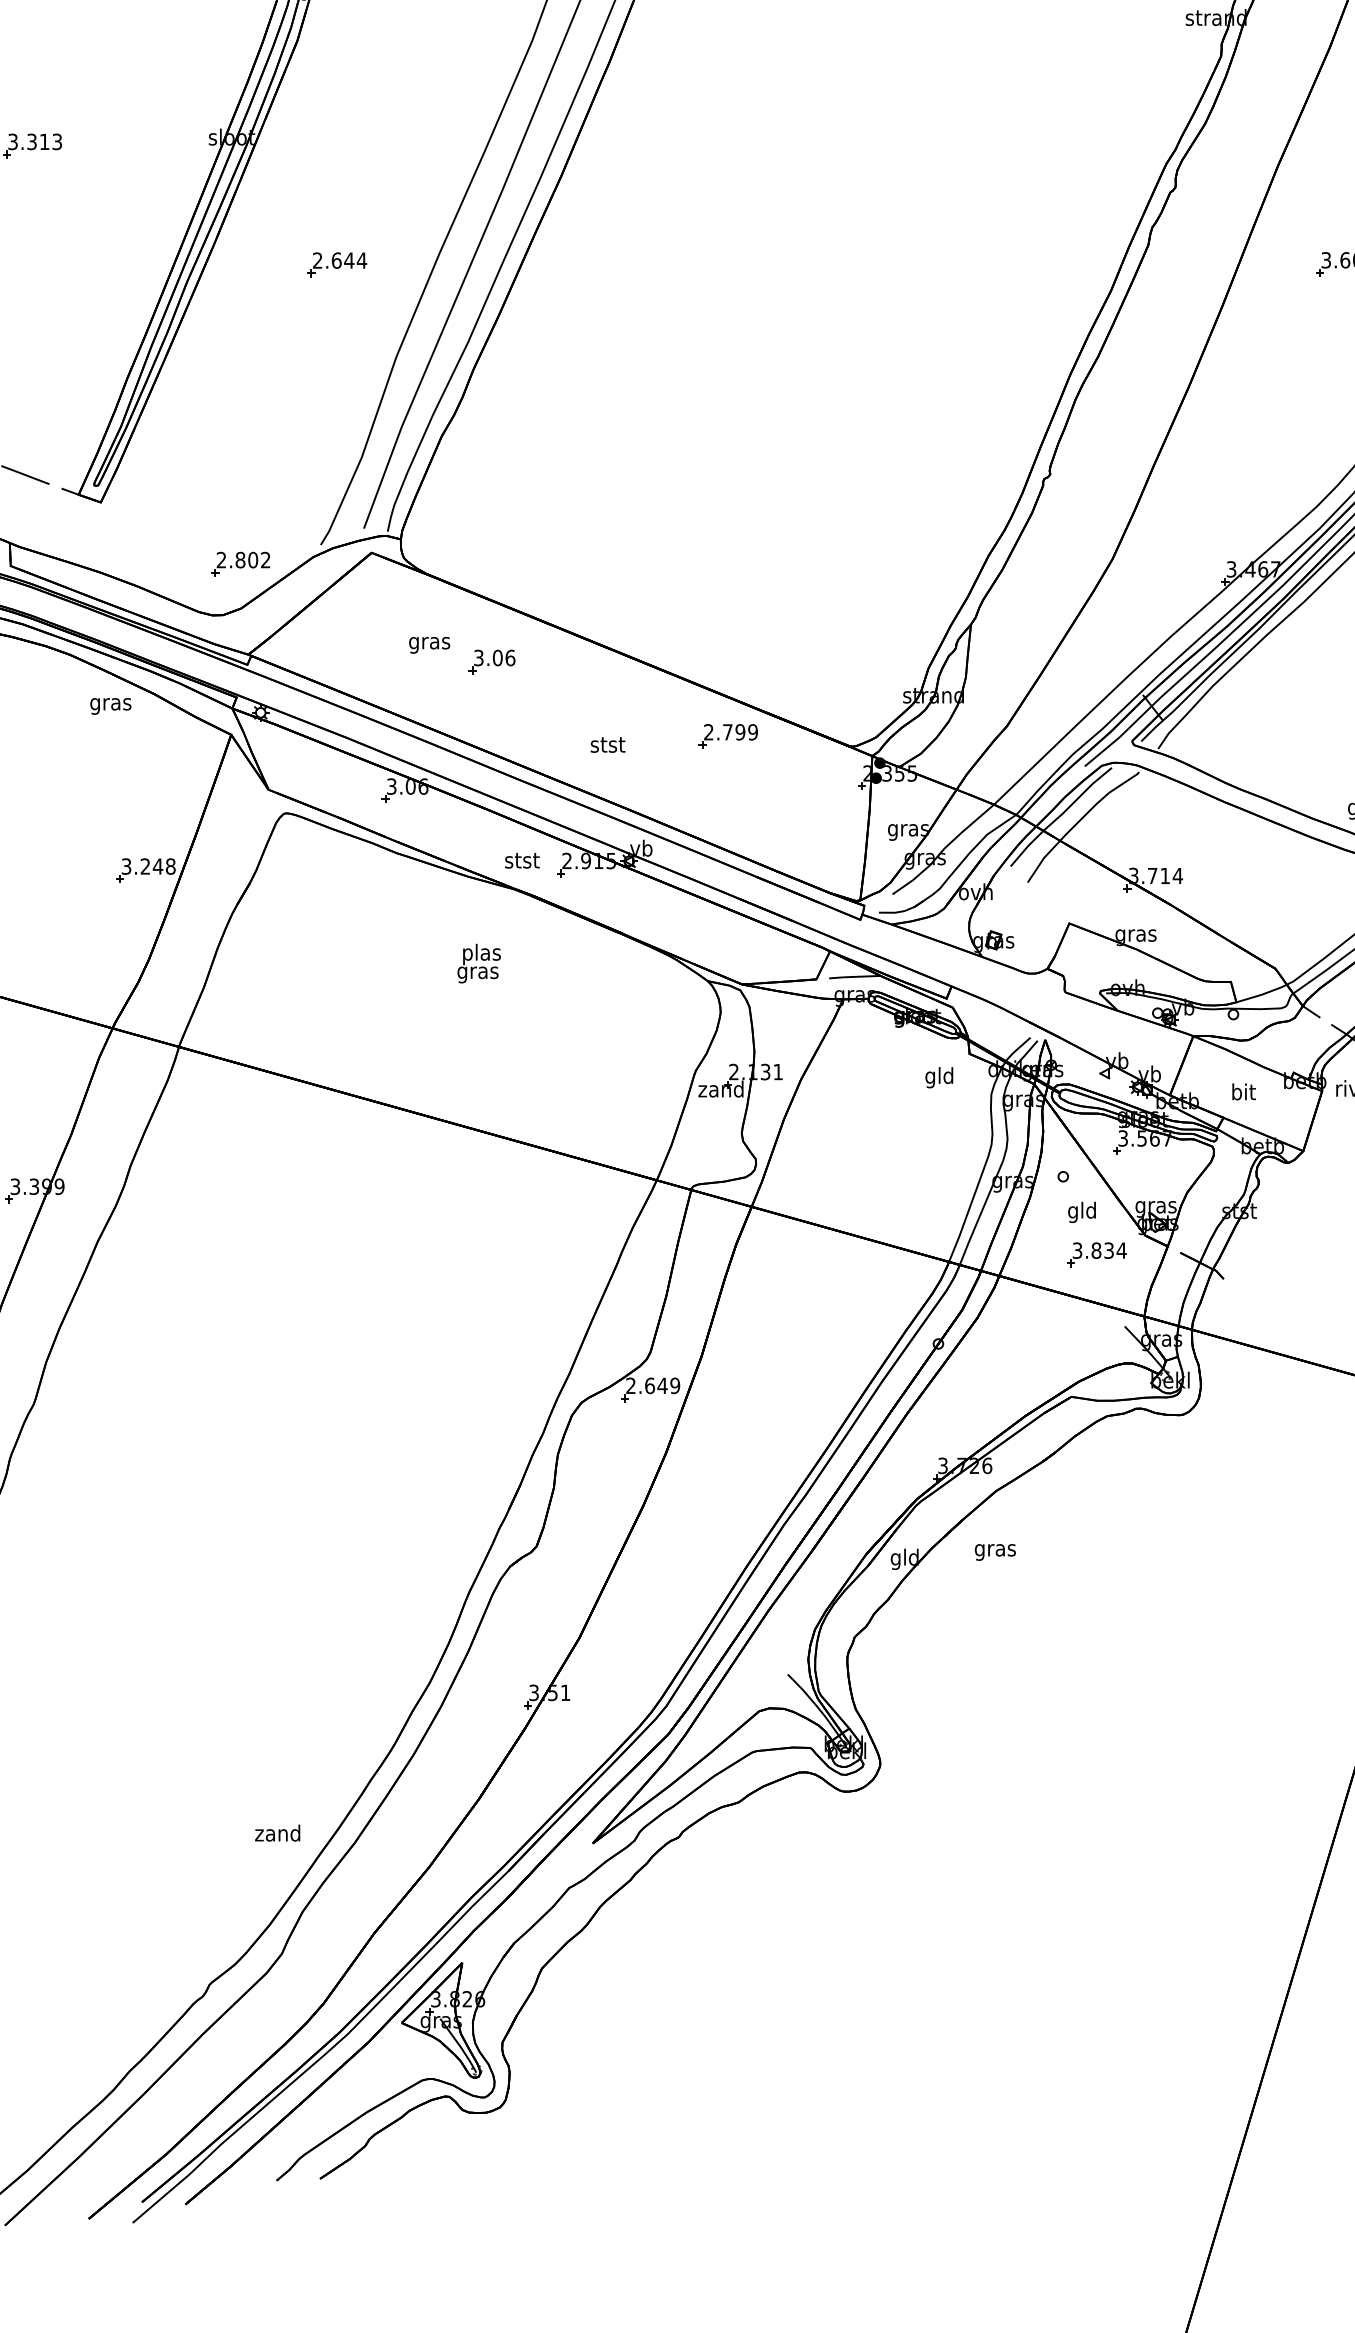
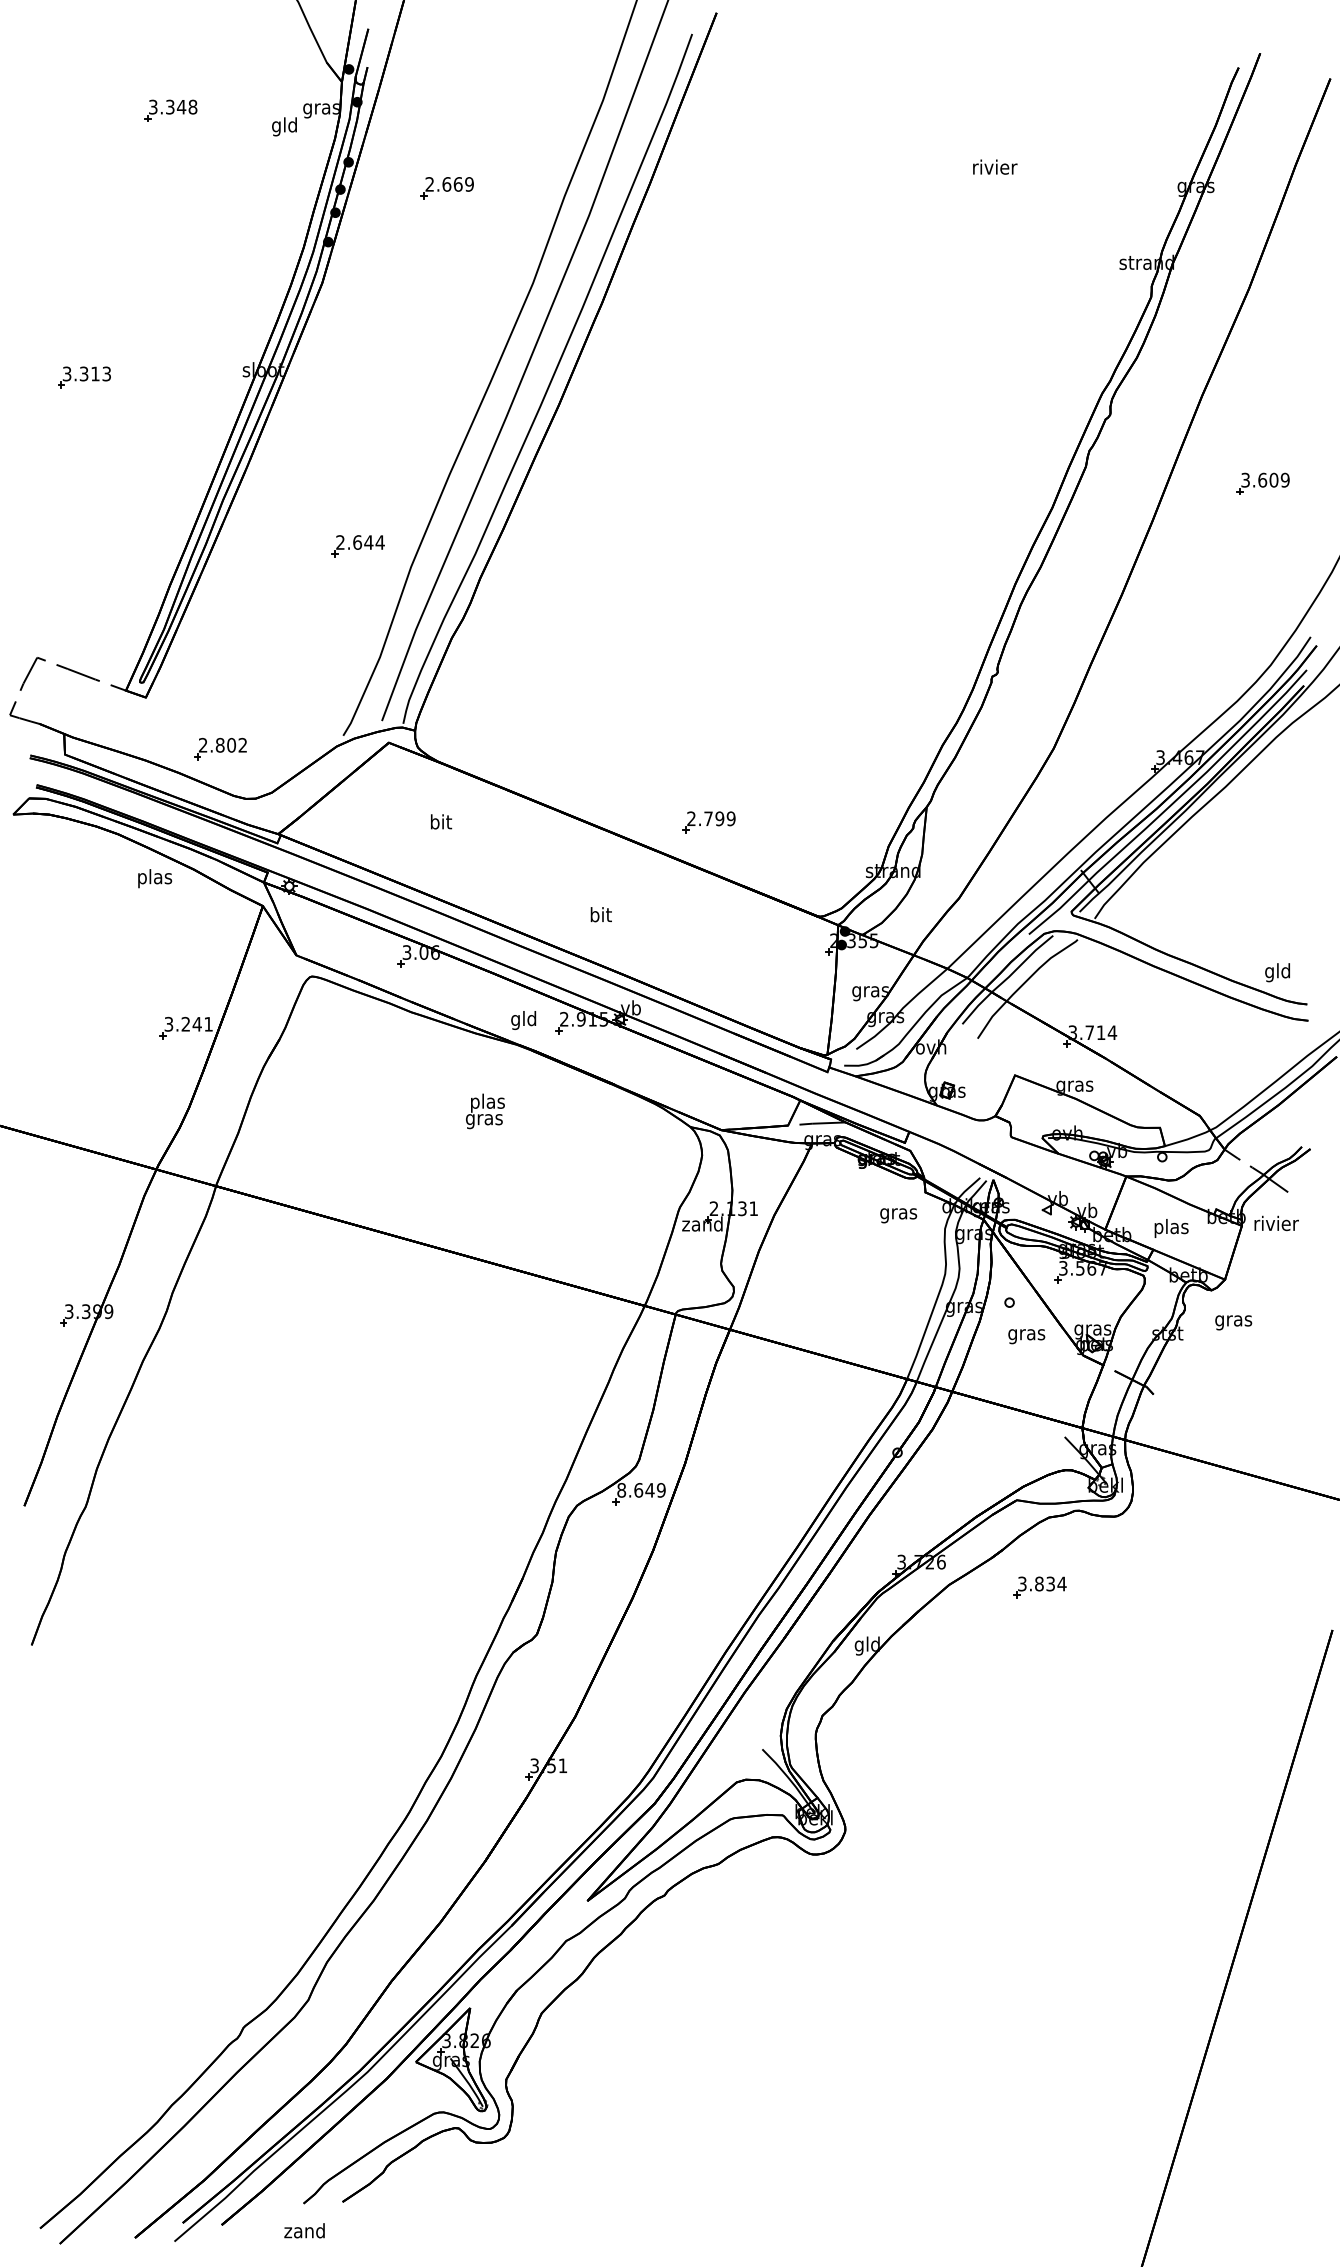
part: (336, 265) -> (357, 546), moved
part: (240, 563) -> (220, 748), moved
text: (429, 642) -> (440, 823), gras -> bit
part: (491, 661) -> (496, 840), removed
text: (110, 704) -> (154, 878), gras -> plas
part: (727, 736) -> (708, 822), moved
text: (607, 744) -> (600, 914), stst -> bit
text: (521, 862) -> (523, 1020), stst -> gld
text: (170, 865) -> (208, 1023), 3.248 -> 3.241
text: (939, 1077) -> (898, 1213), gld -> gras
text: (1243, 1094) -> (1171, 1228), bit -> plas
text: (1082, 1212) -> (1026, 1334), gld -> gras
part: (1096, 1254) -> (1039, 1587), moved
text: (630, 1386) -> (621, 1490), 2.649 -> 8.649
text: (995, 1552) -> (1233, 1322), moved
text: (277, 1832) -> (304, 2230), moved

